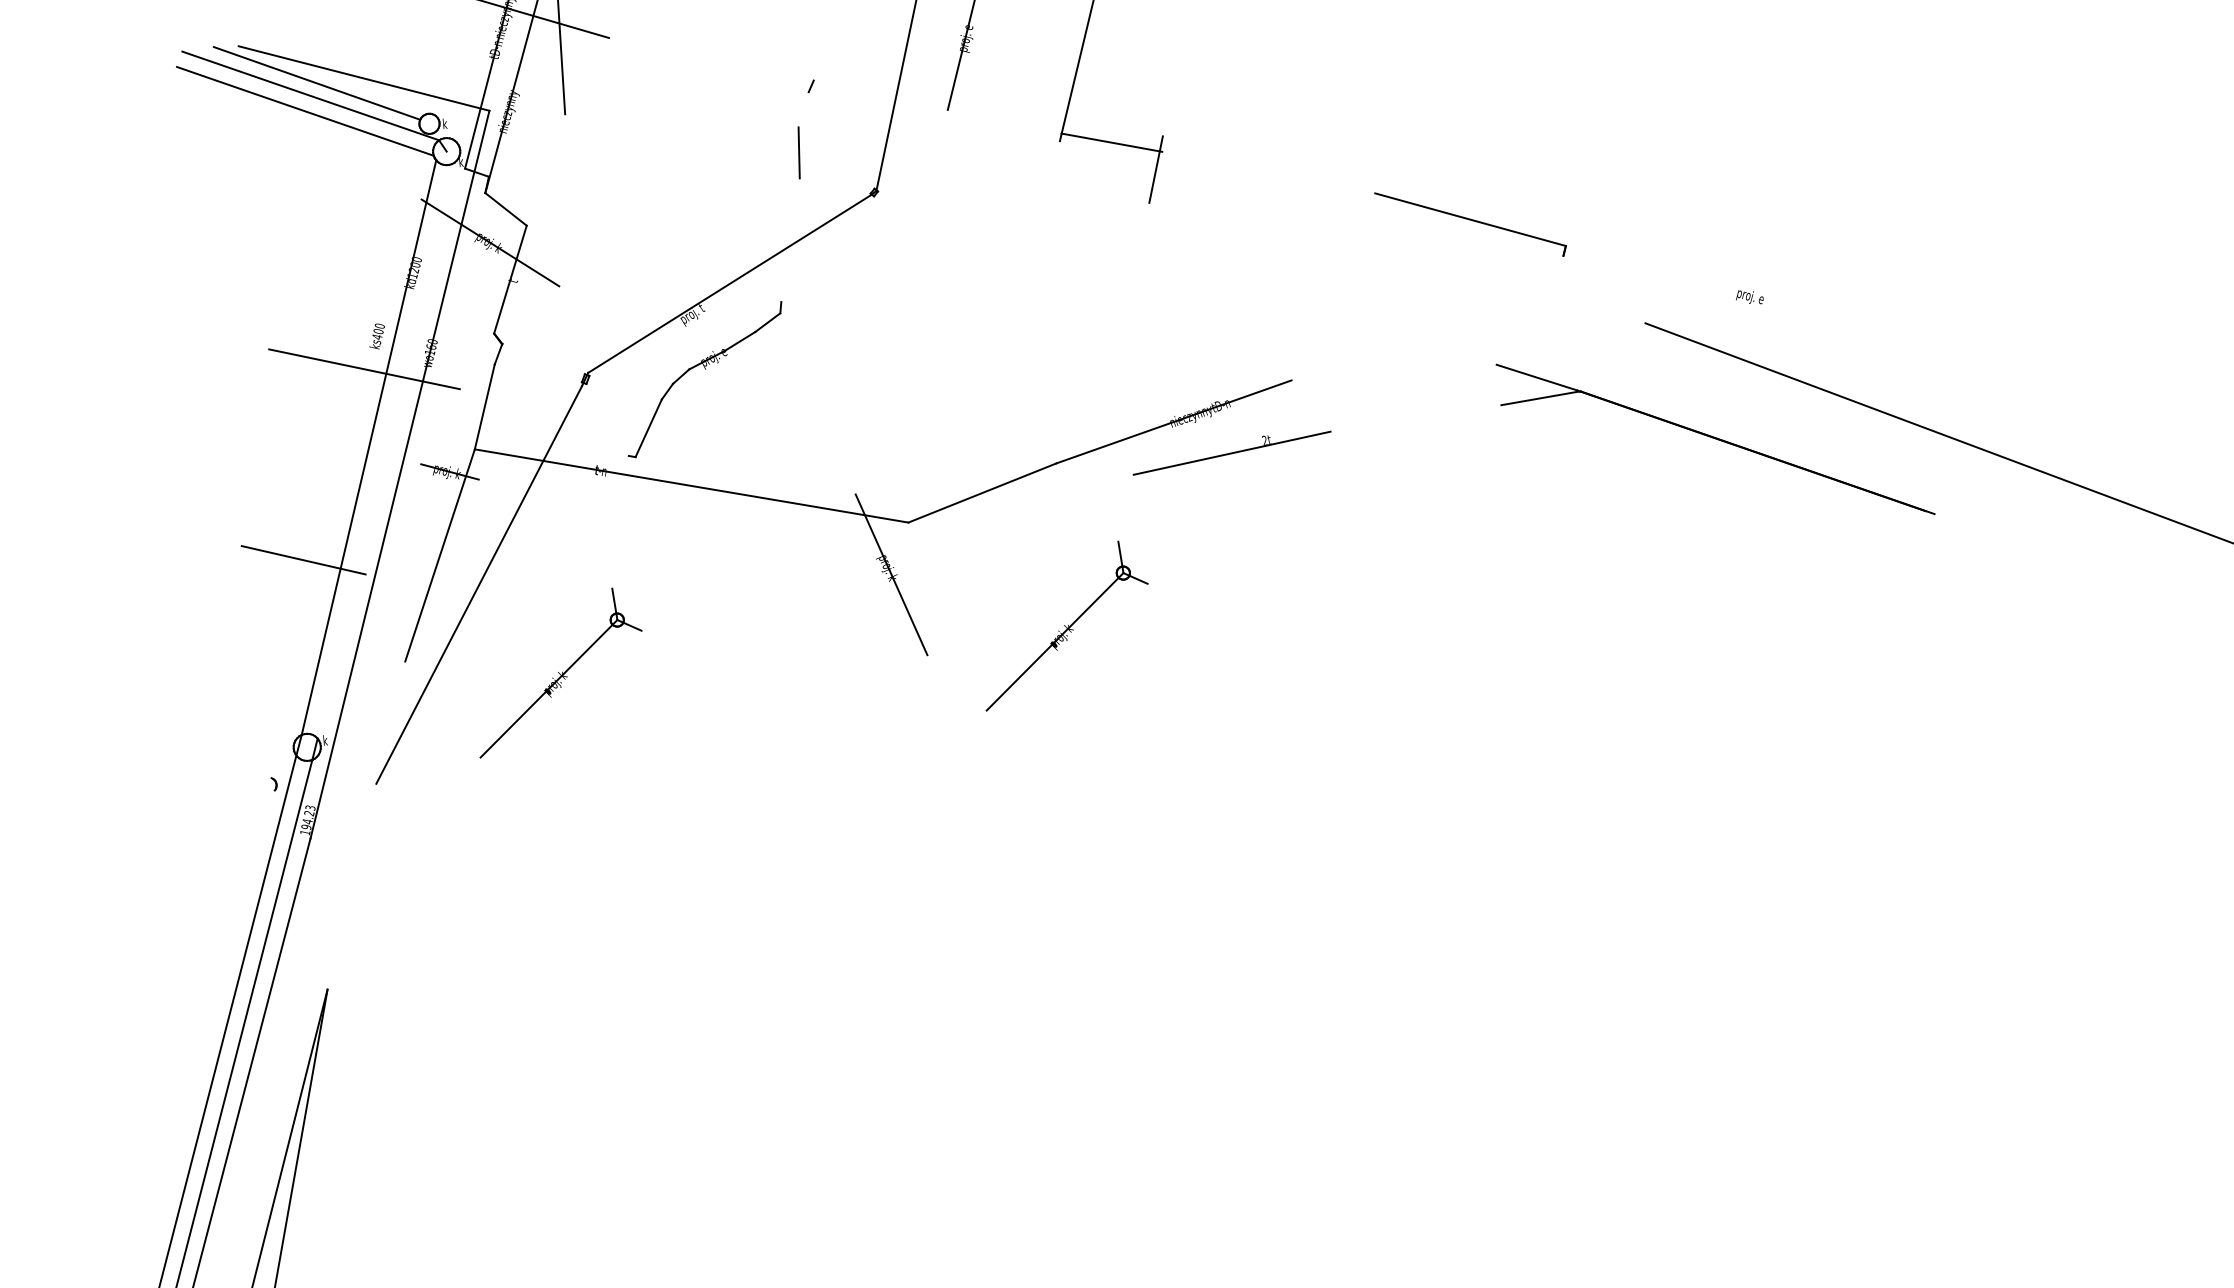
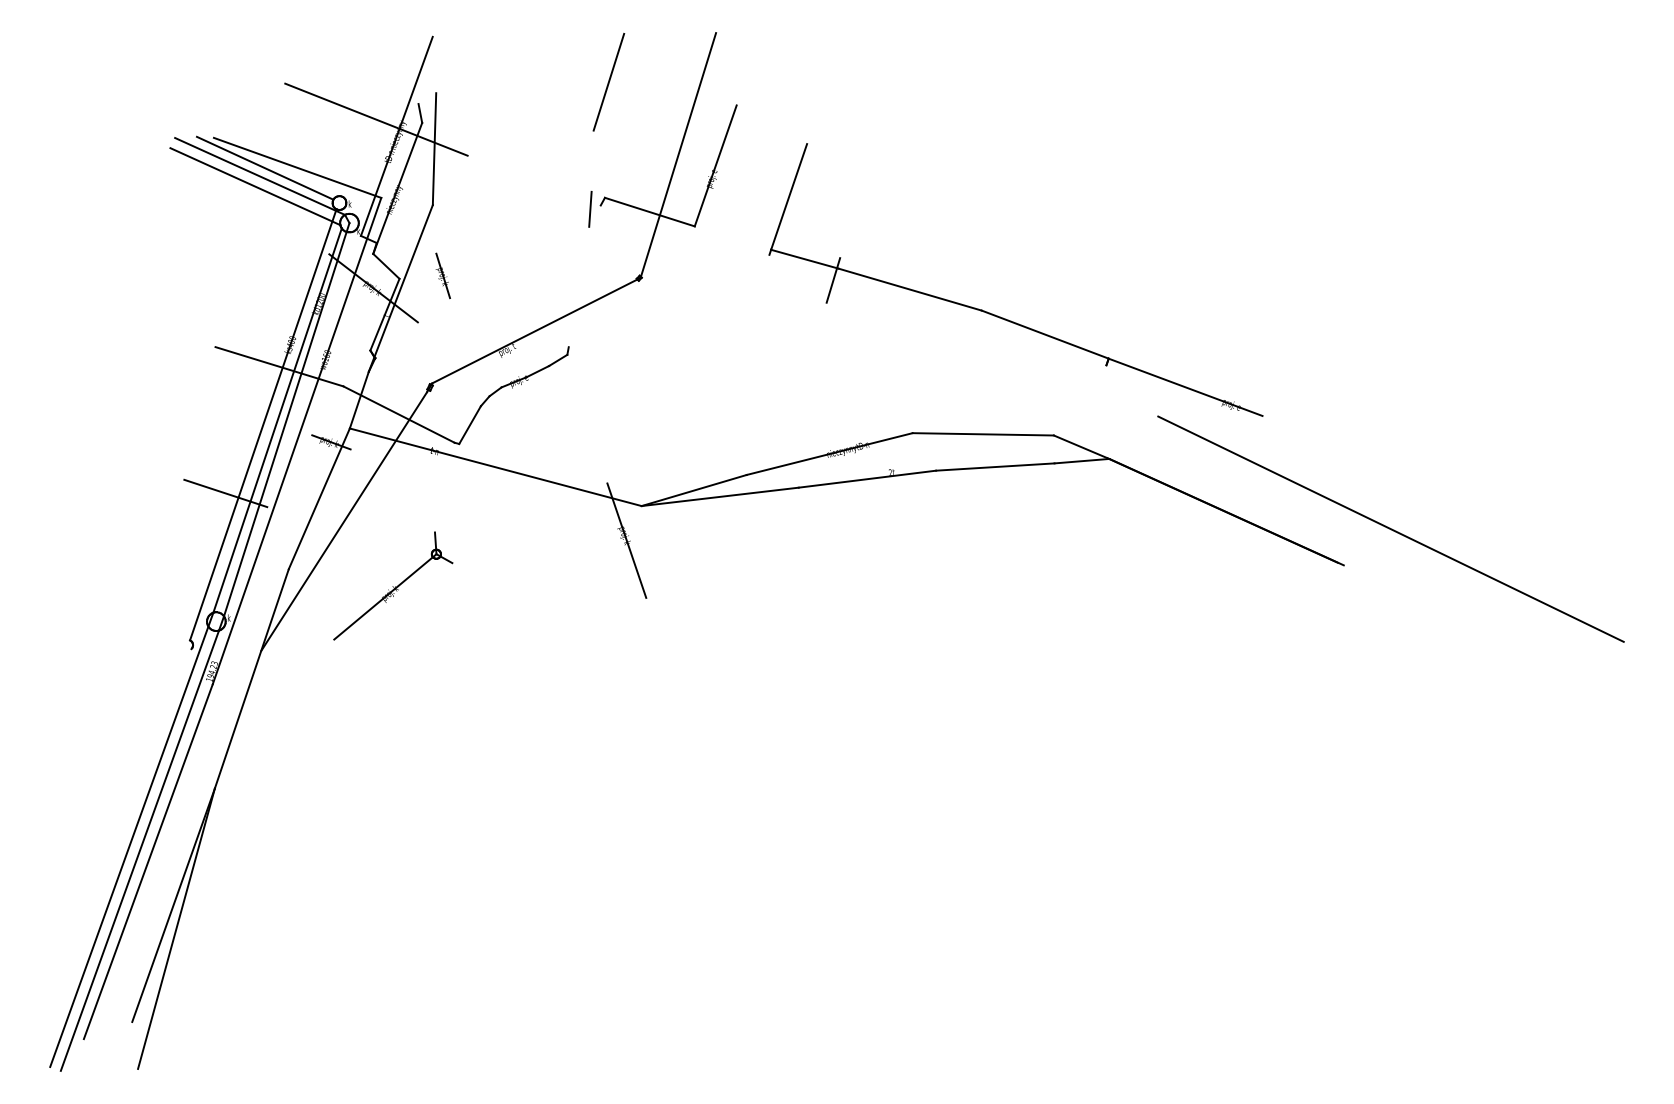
line: (880, 94) -> (649, 211), added
line: (799, 153) -> (590, 209), moved
line: (1267, 172) -> (909, 289), added
part: (588, 215) -> (442, 275), added
line: (529, 239) -> (400, 288), added
line: (1680, 276) -> (1185, 386), added
line: (1393, 372) -> (982, 434), added
line: (1416, 417) -> (995, 466), added
line: (543, 422) -> (398, 414), added
line: (381, 444) -> (286, 419), added
line: (349, 455) -> (263, 424), added
line: (1020, 498) -> (719, 496), added
part: (1065, 624) -> (742, 585), removed
line: (365, 825) -> (251, 678), added

